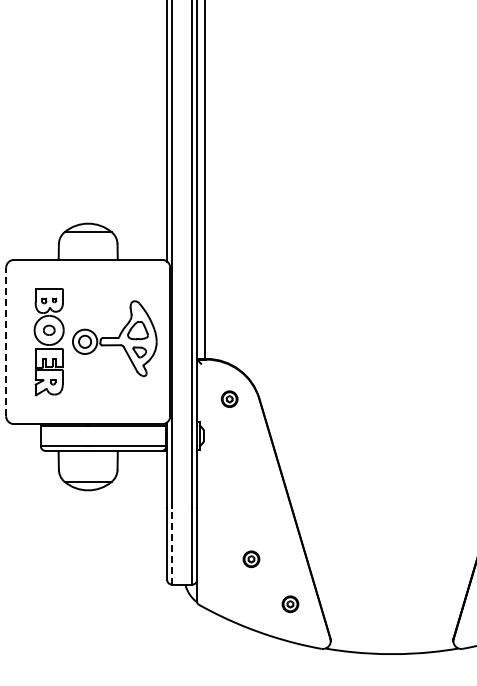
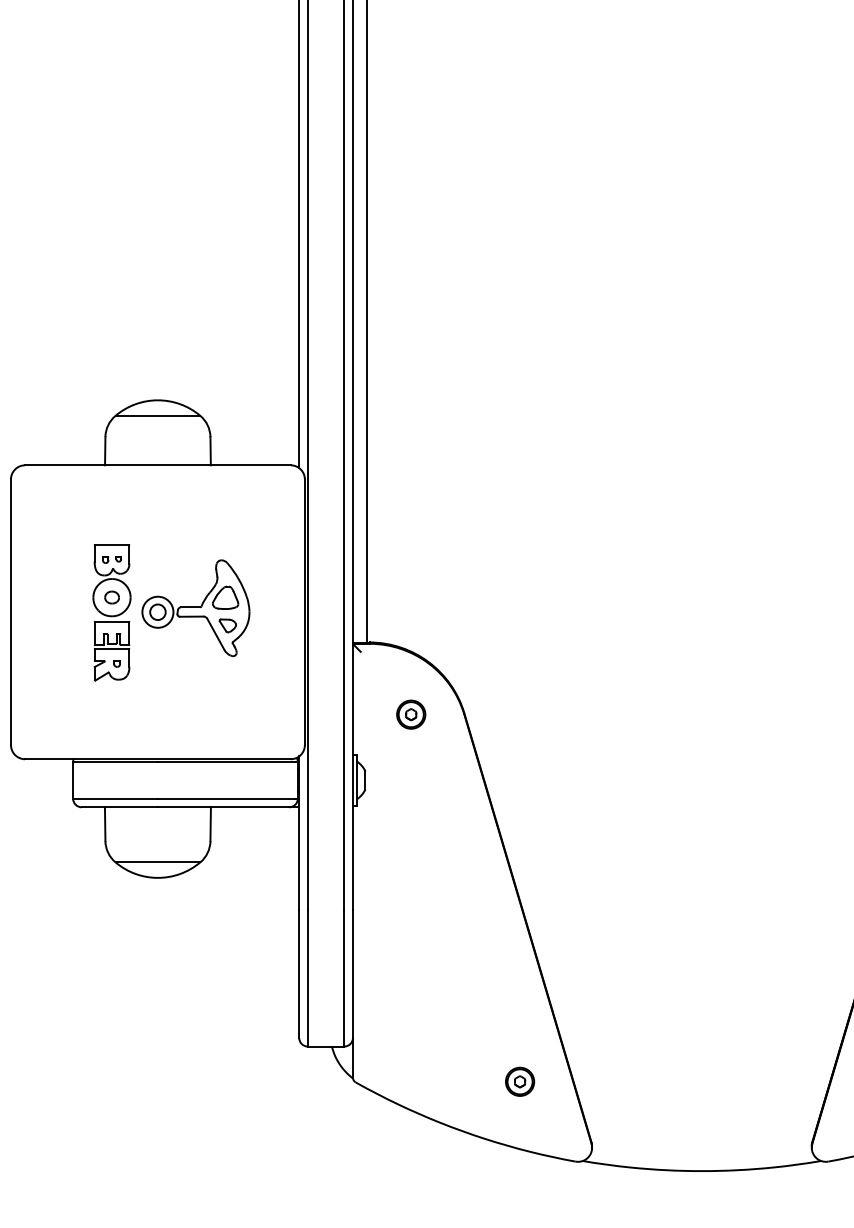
line: (6, 341) -> (11, 611), dashed -> solid
part: (95, 342) -> (170, 613), size x0.71
line: (171, 545) -> (307, 976), dashed -> solid
part: (251, 559) -> (450, 1001), removed

